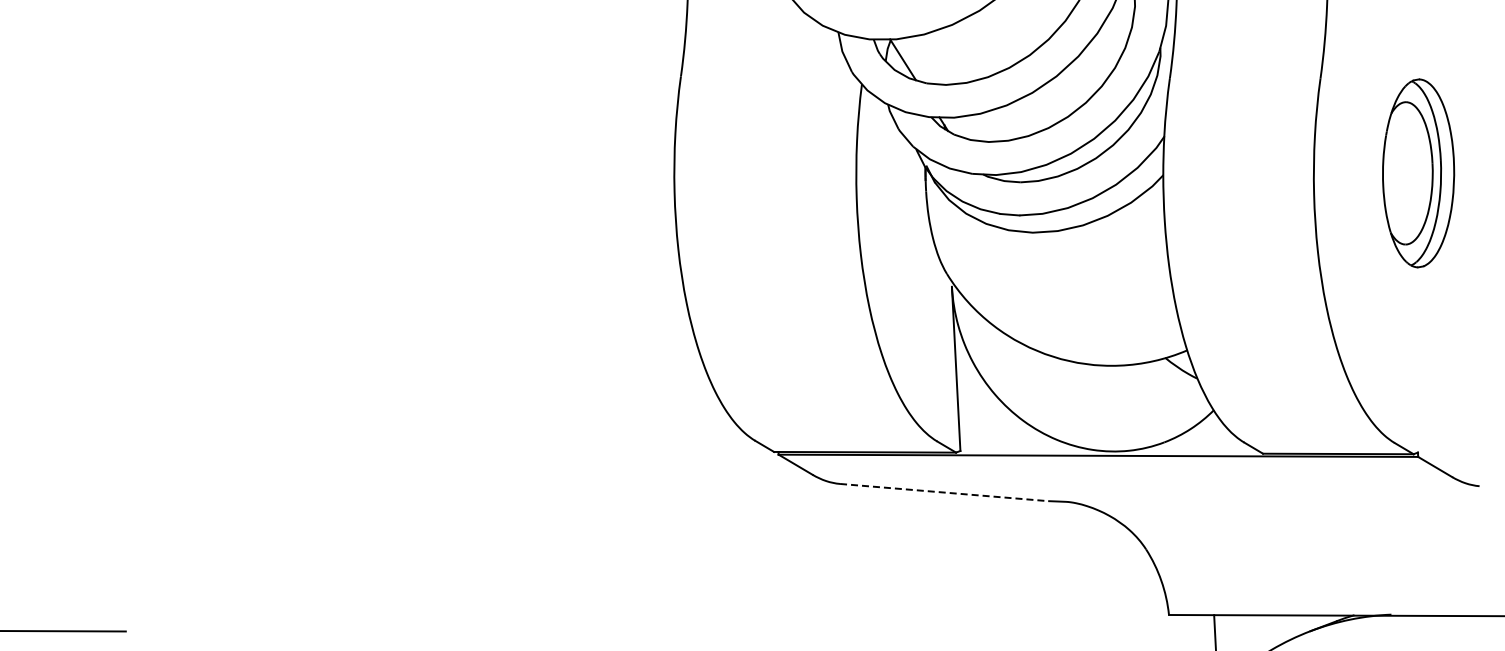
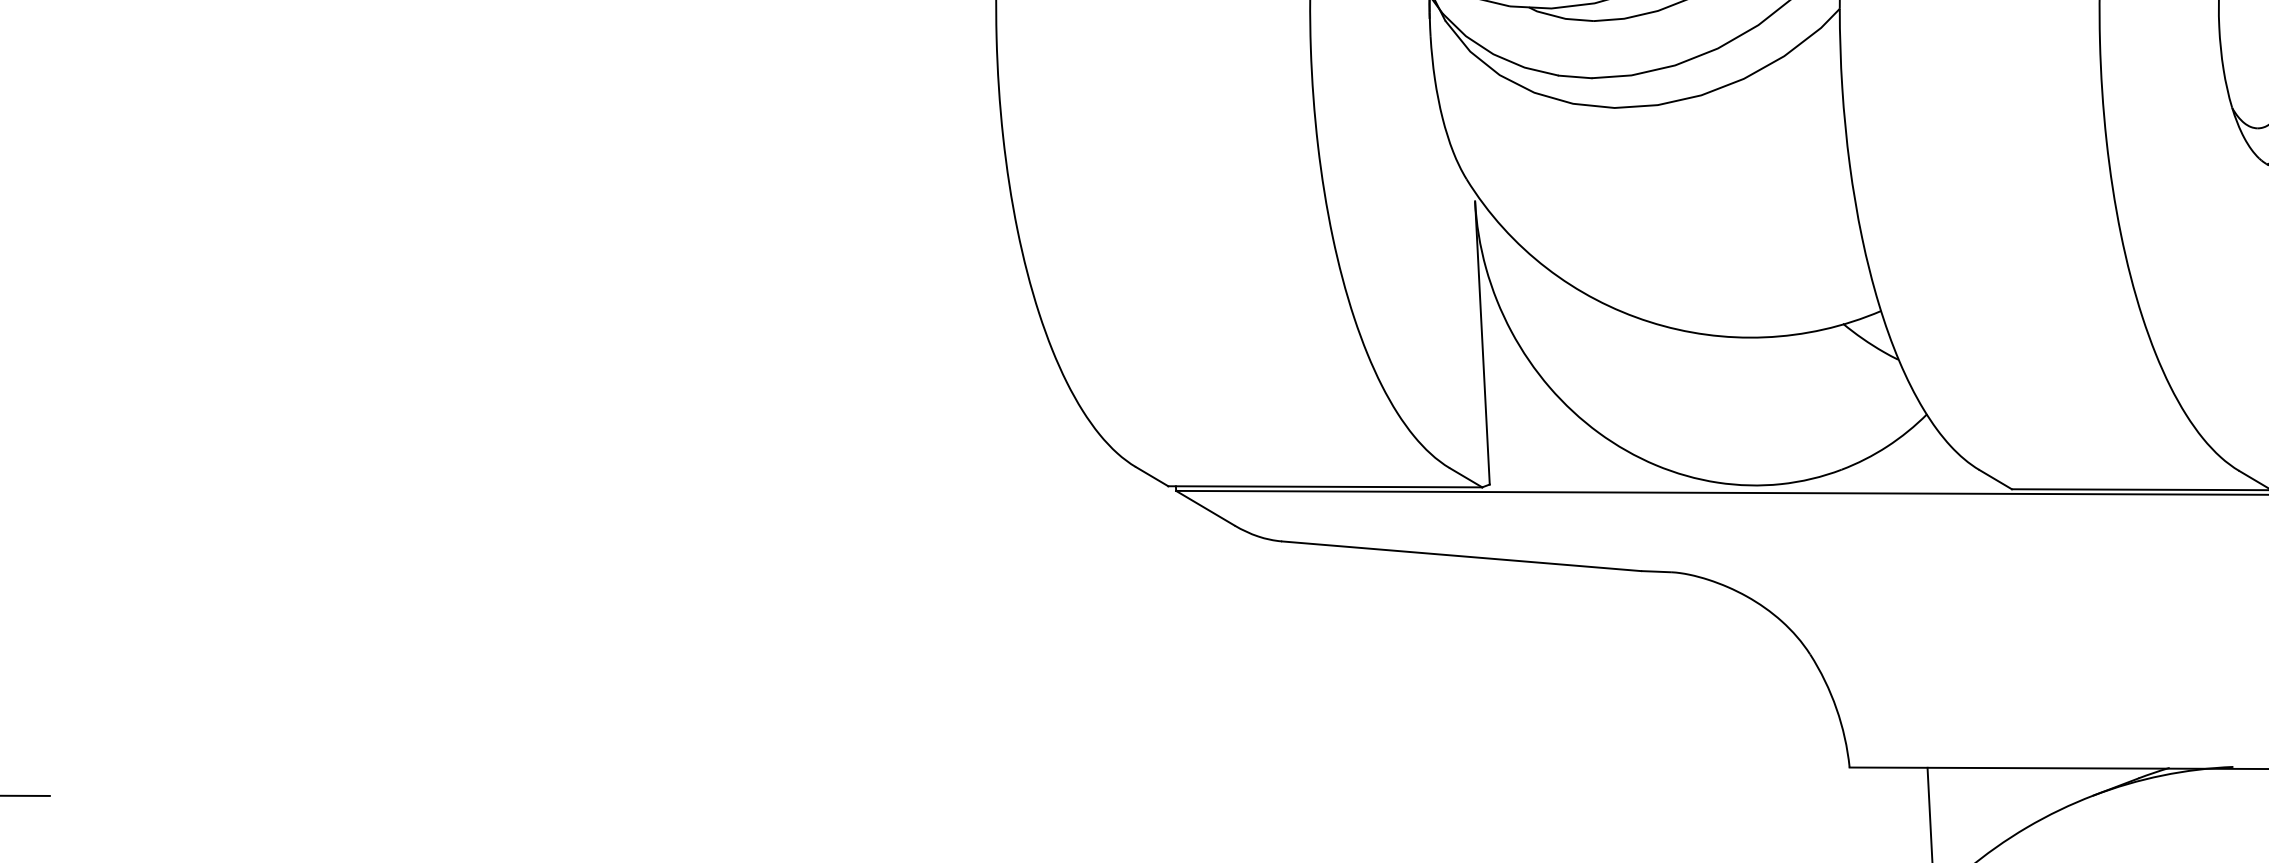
line: (944, 492) -> (1462, 556), dashed -> solid

